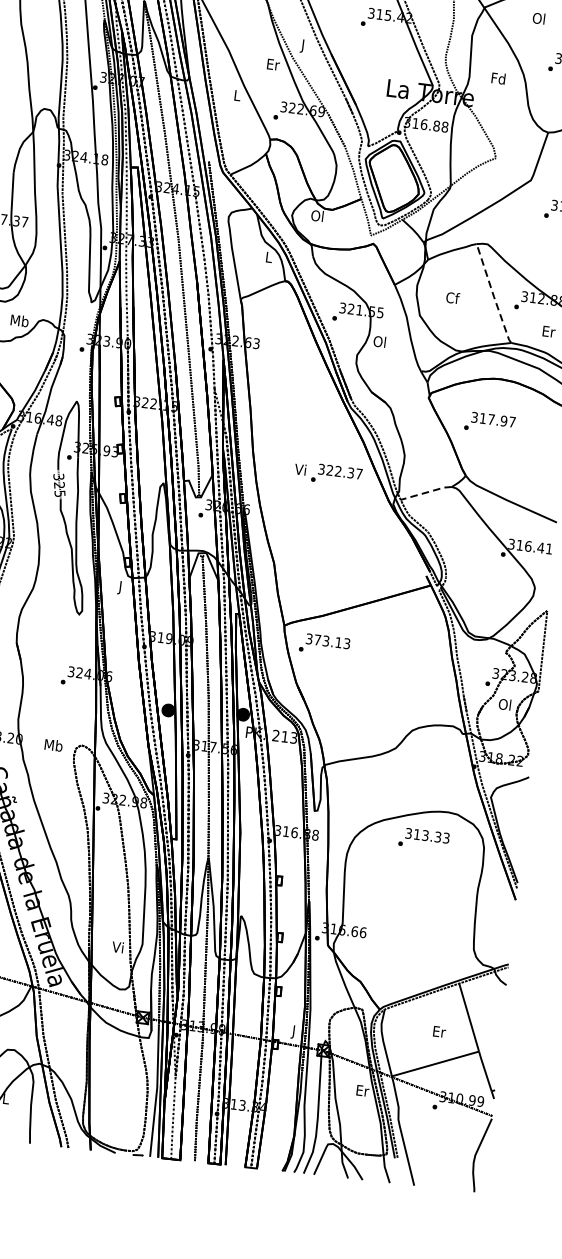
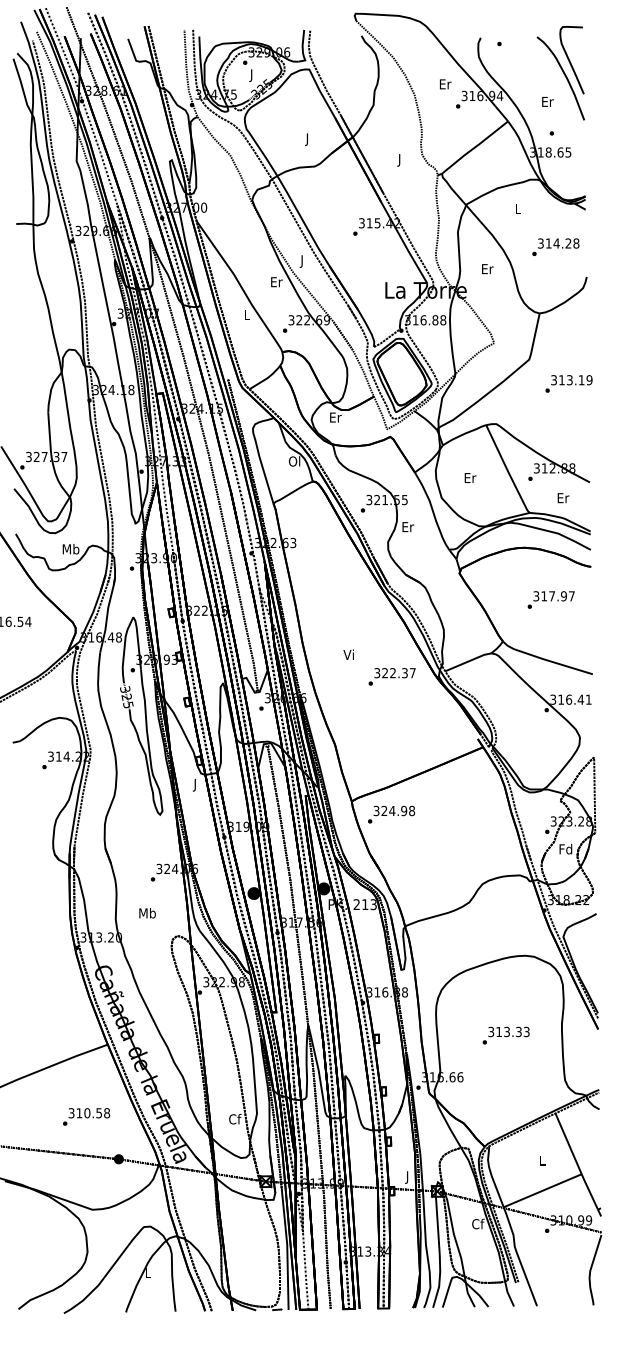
text: (538, 18) -> (517, 208), Ol -> L
text: (498, 78) -> (487, 268), Fd -> Er
text: (317, 216) -> (335, 417), Ol -> Er
text: (268, 257) -> (294, 461), L -> Ol
line: (493, 295) -> (507, 470), dashed -> solid
text: (453, 297) -> (470, 477), Cf -> Er
text: (379, 341) -> (407, 526), Ol -> Er
text: (489, 422) -> (550, 599), moved
text: (336, 474) -> (391, 676), moved
line: (426, 492) -> (468, 661), dashed -> solid
text: (332, 641) -> (398, 810), 373.13 -> 324.98
text: (504, 703) -> (565, 848), Ol -> Fd
text: (53, 745) -> (147, 913), moved
text: (423, 839) -> (505, 1035), moved
text: (118, 947) -> (235, 1119), Vi -> Cf
text: (439, 1031) -> (542, 1160), Er -> L
text: (363, 1090) -> (478, 1223), Er -> Cf

